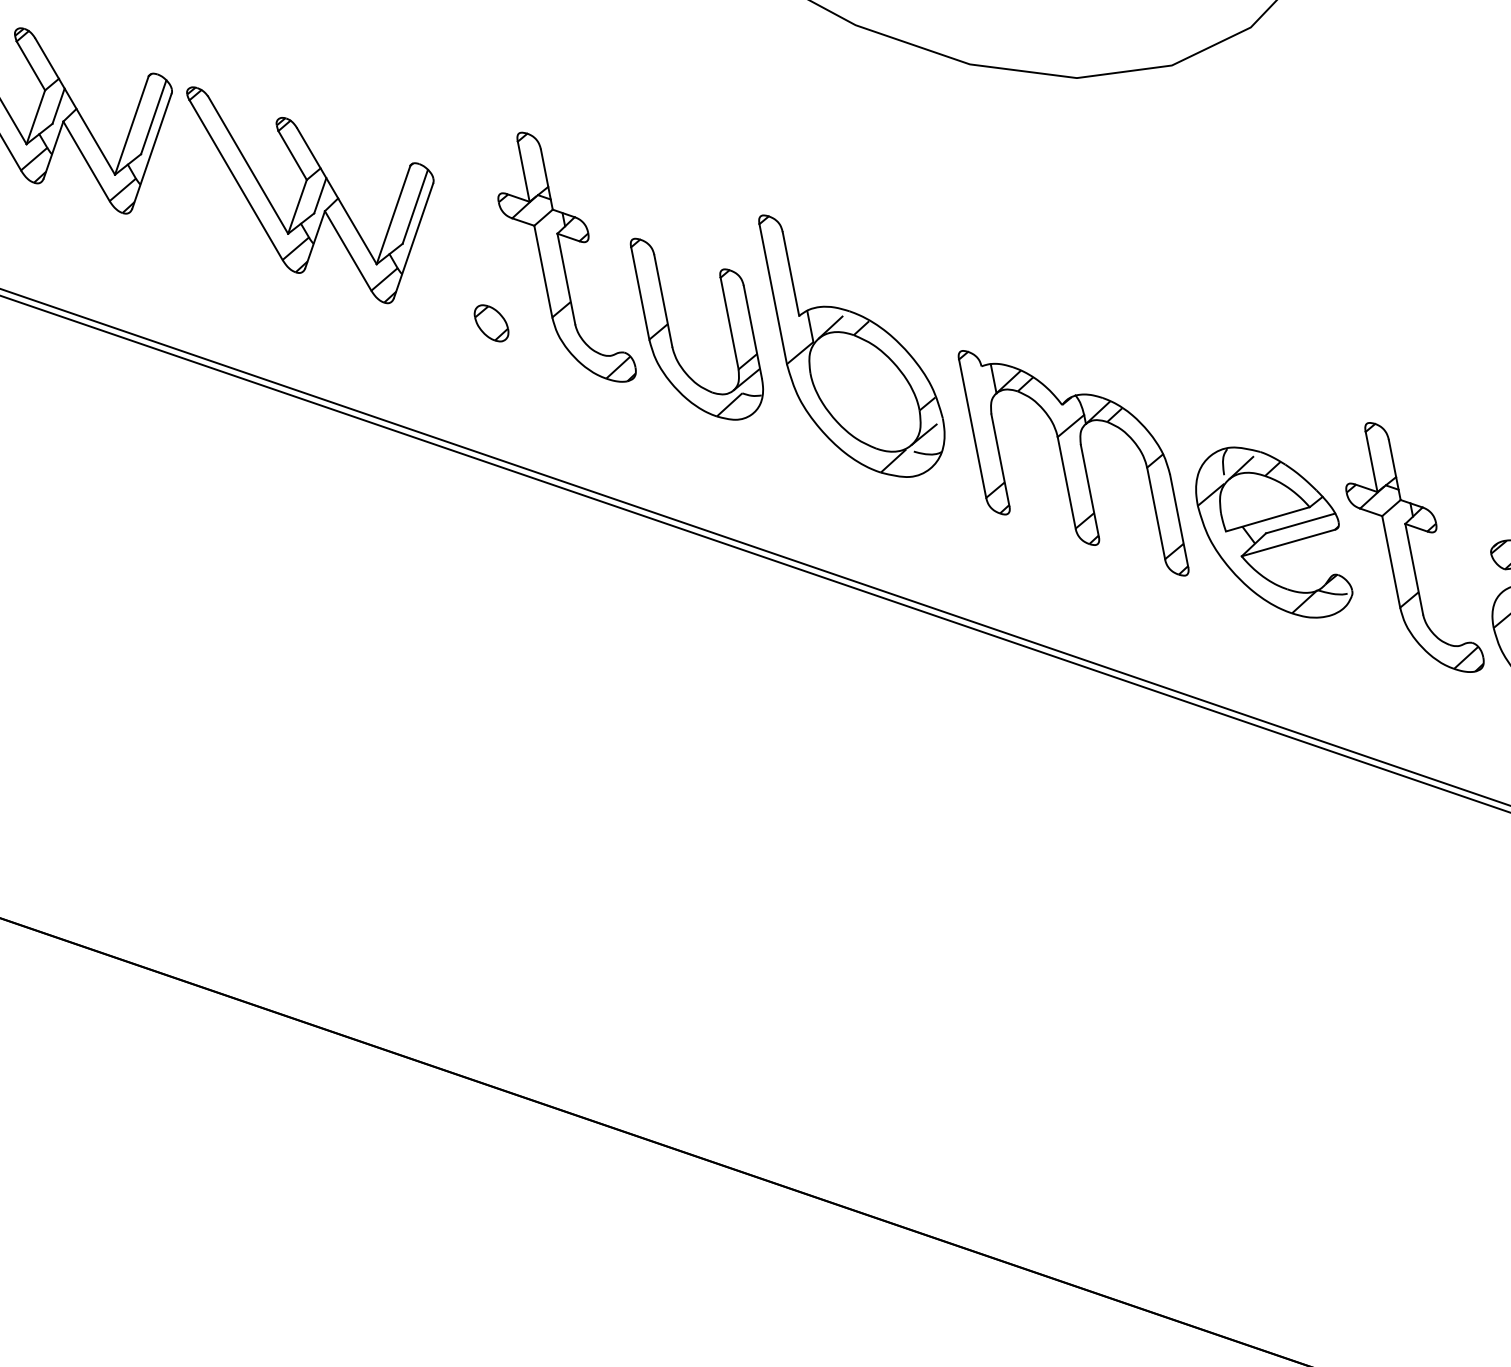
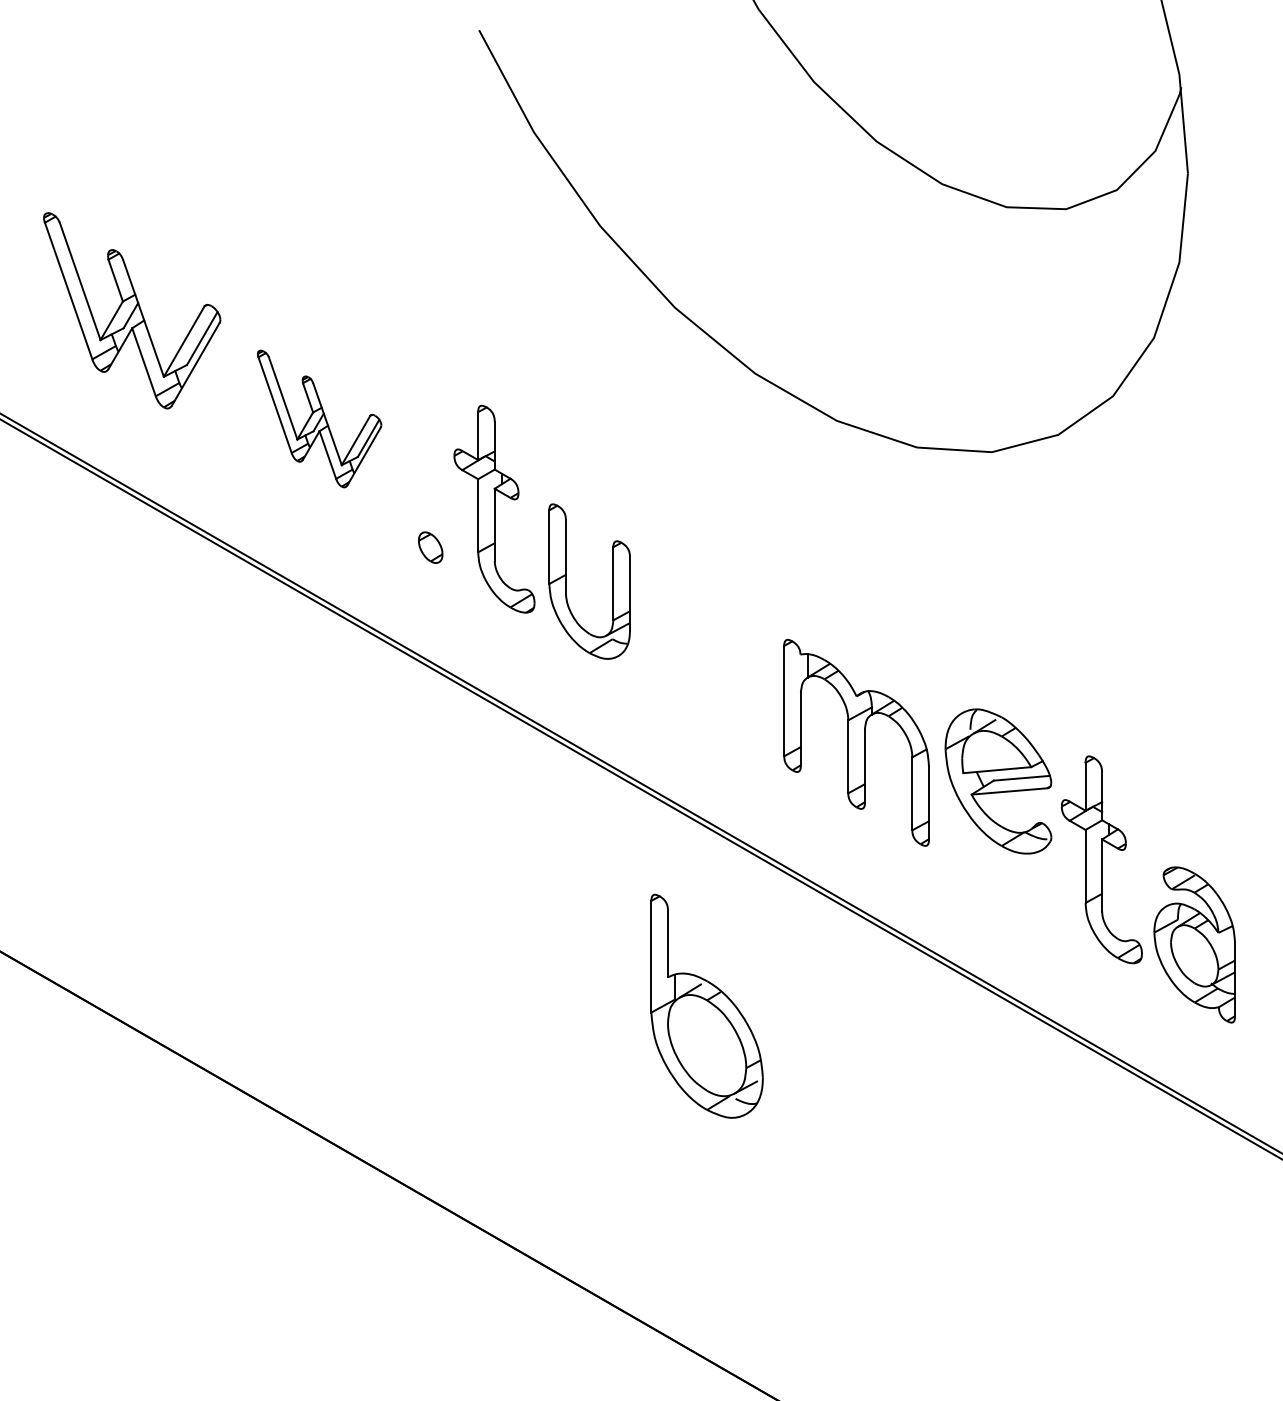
part: (320, 188) -> (319, 418), size x0.7
part: (854, 341) -> (706, 1005), moved
part: (1272, 533) -> (998, 781), moved

